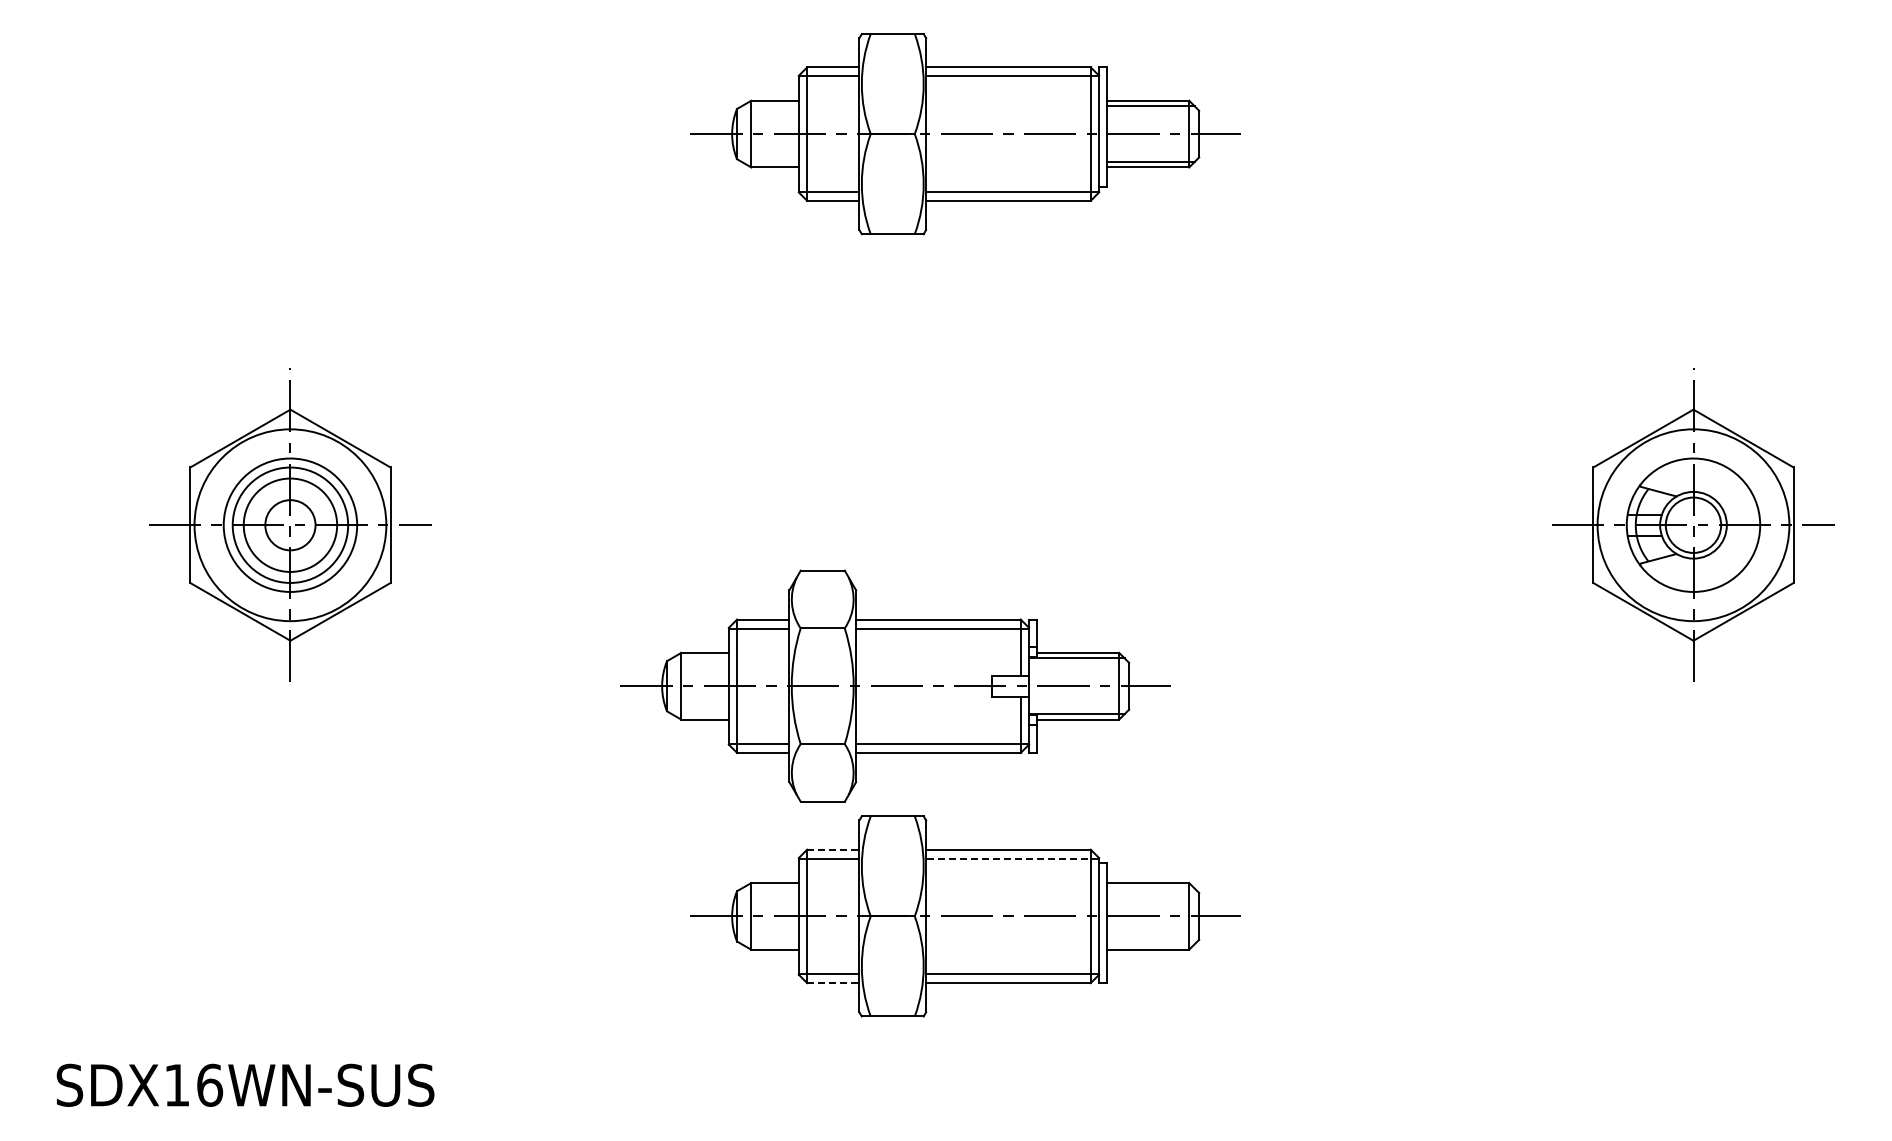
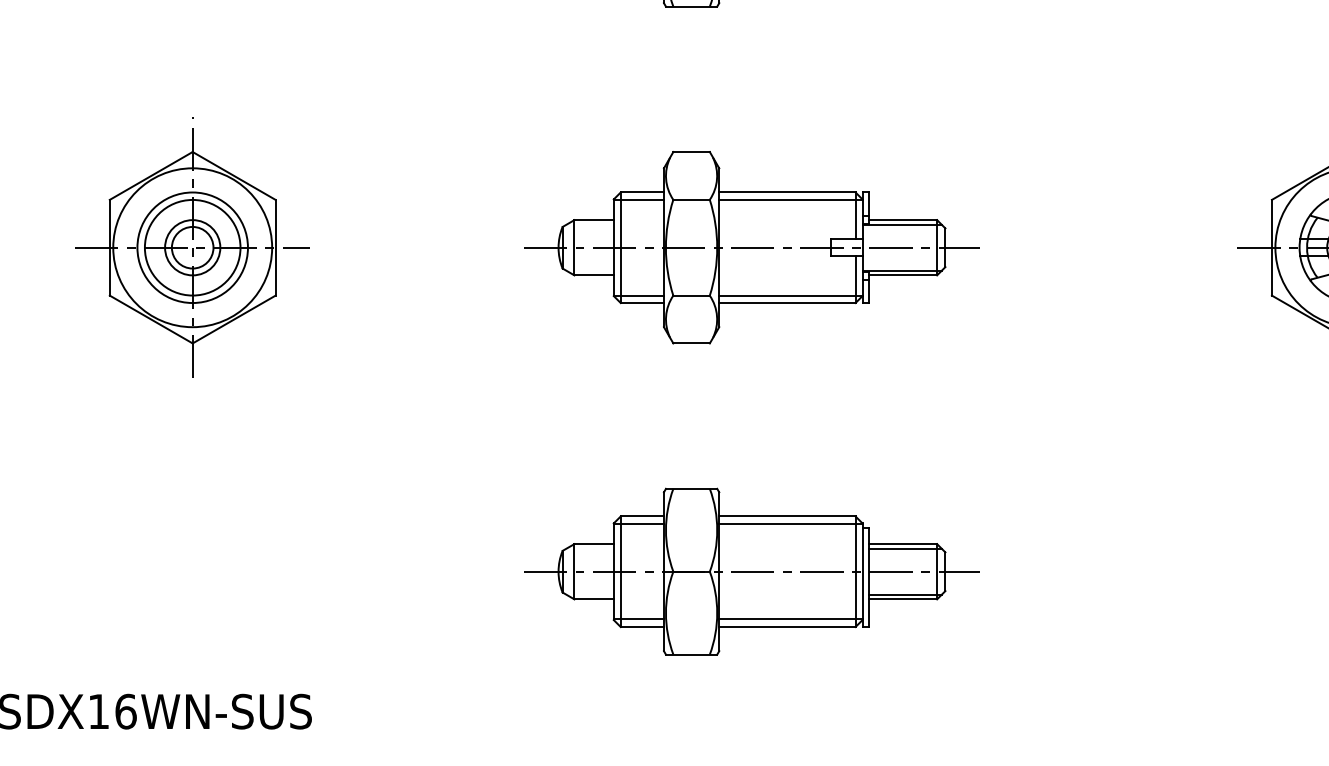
circle: (290, 524) -> (192, 247), size x0.71
part: (895, 685) -> (751, 247), moved
line: (833, 849) -> (642, 516), dashed -> solid
line: (1012, 858) -> (790, 523), dashed -> solid
line: (1150, 888) -> (905, 548), added
line: (1150, 944) -> (905, 595), added
line: (833, 983) -> (642, 627), dashed -> solid

